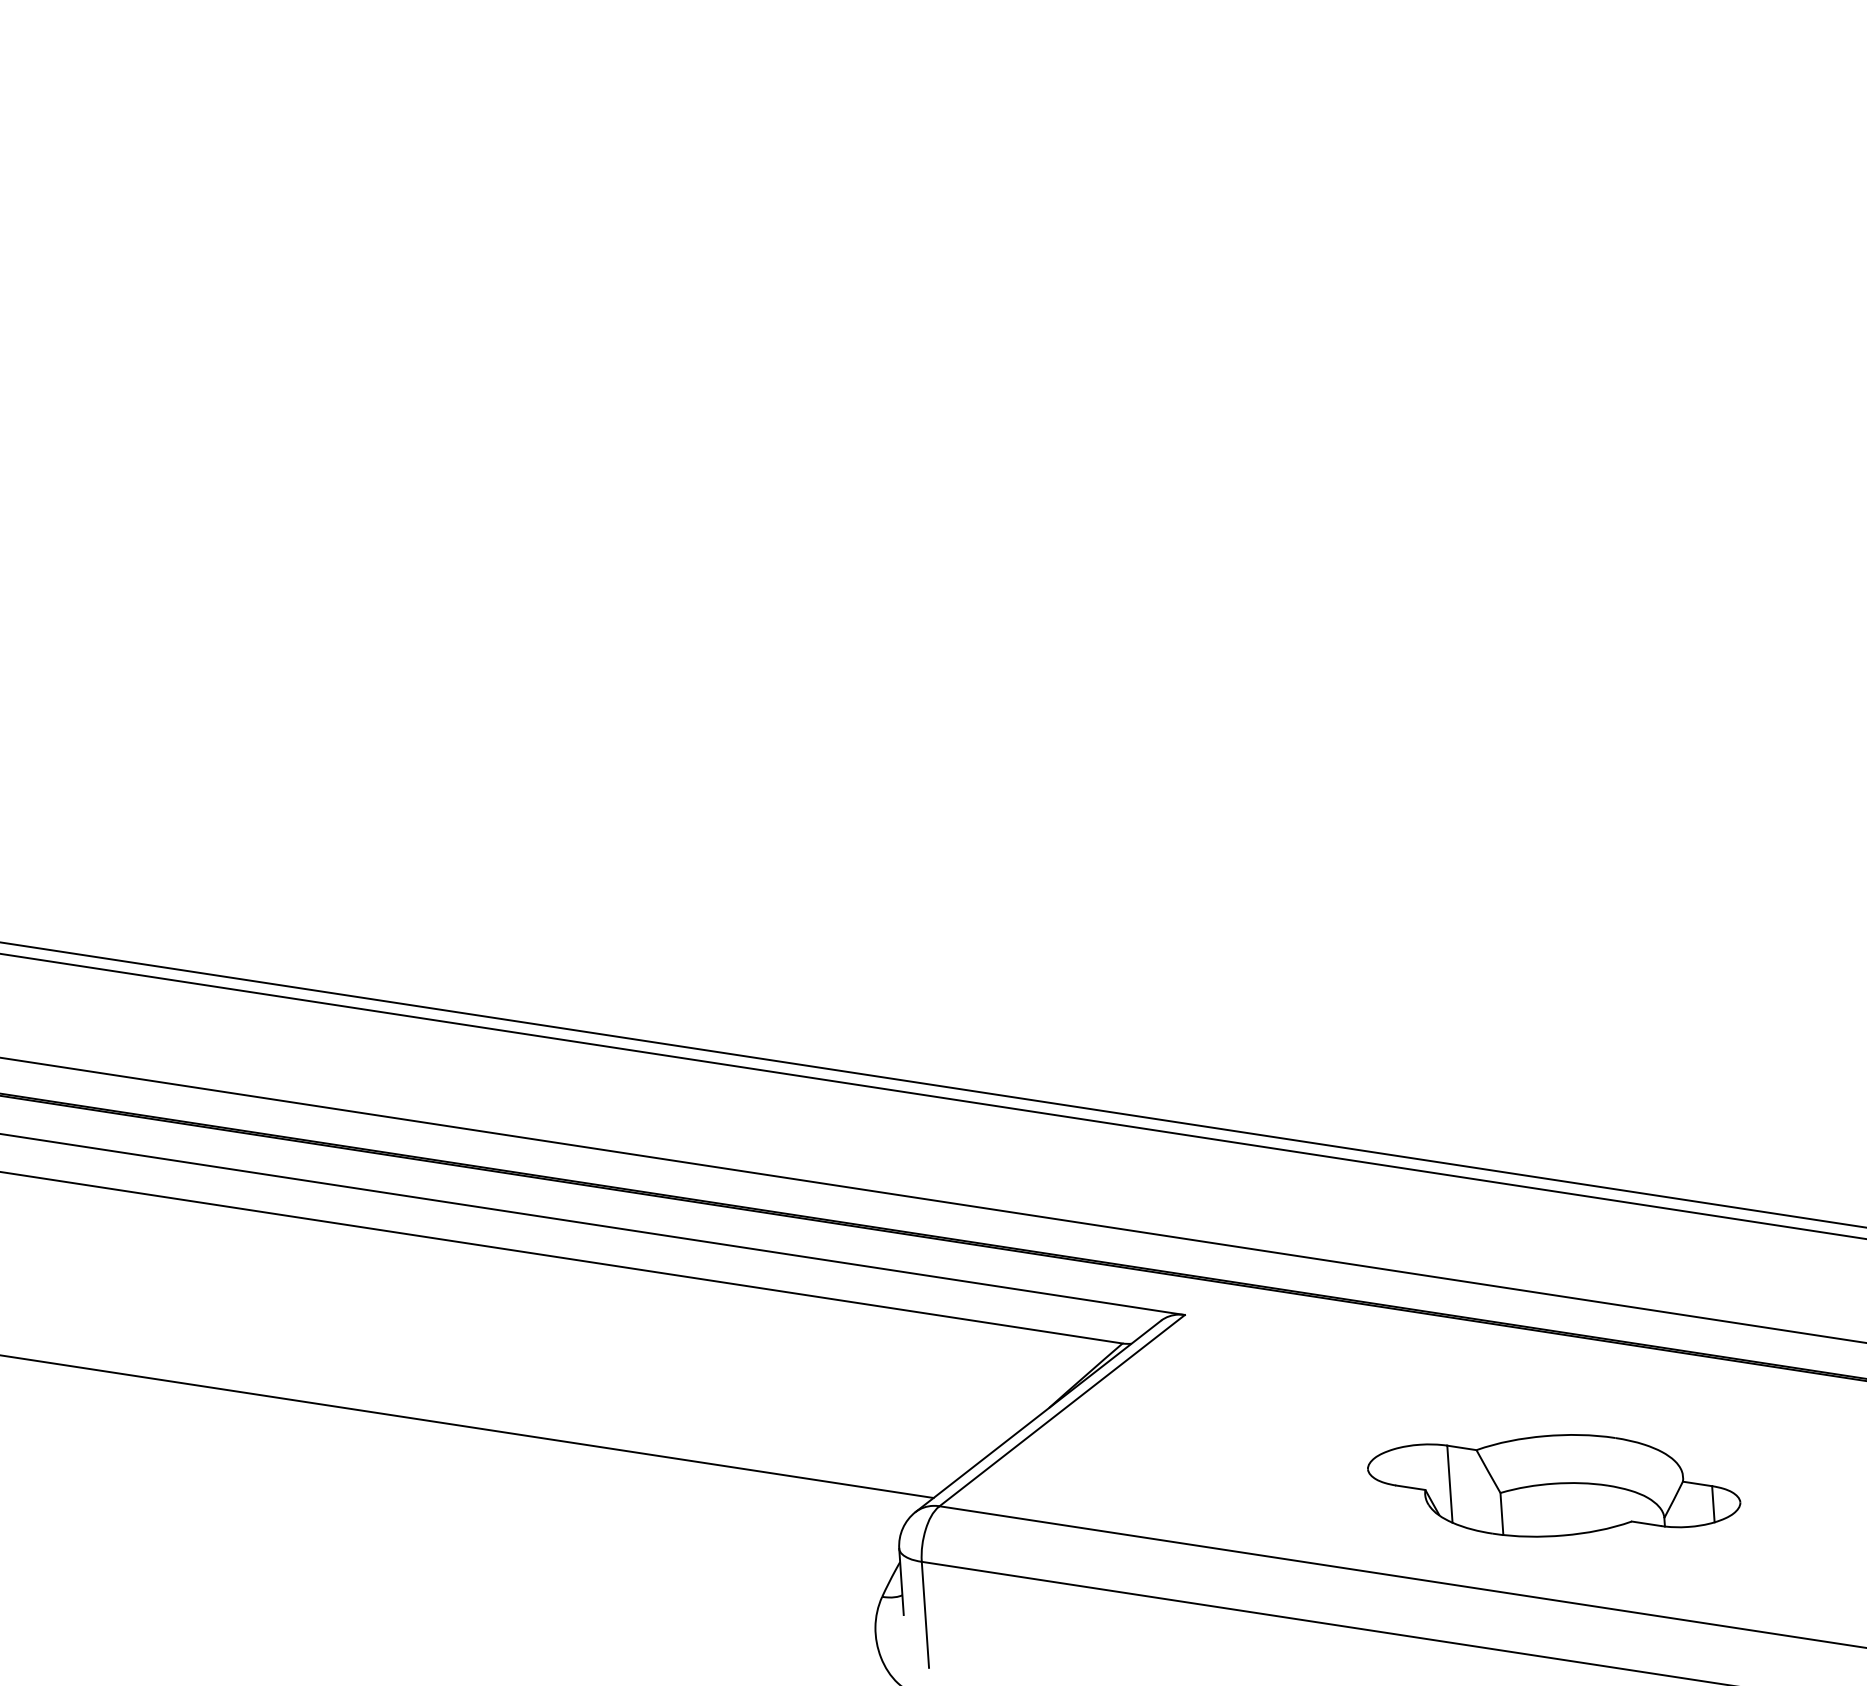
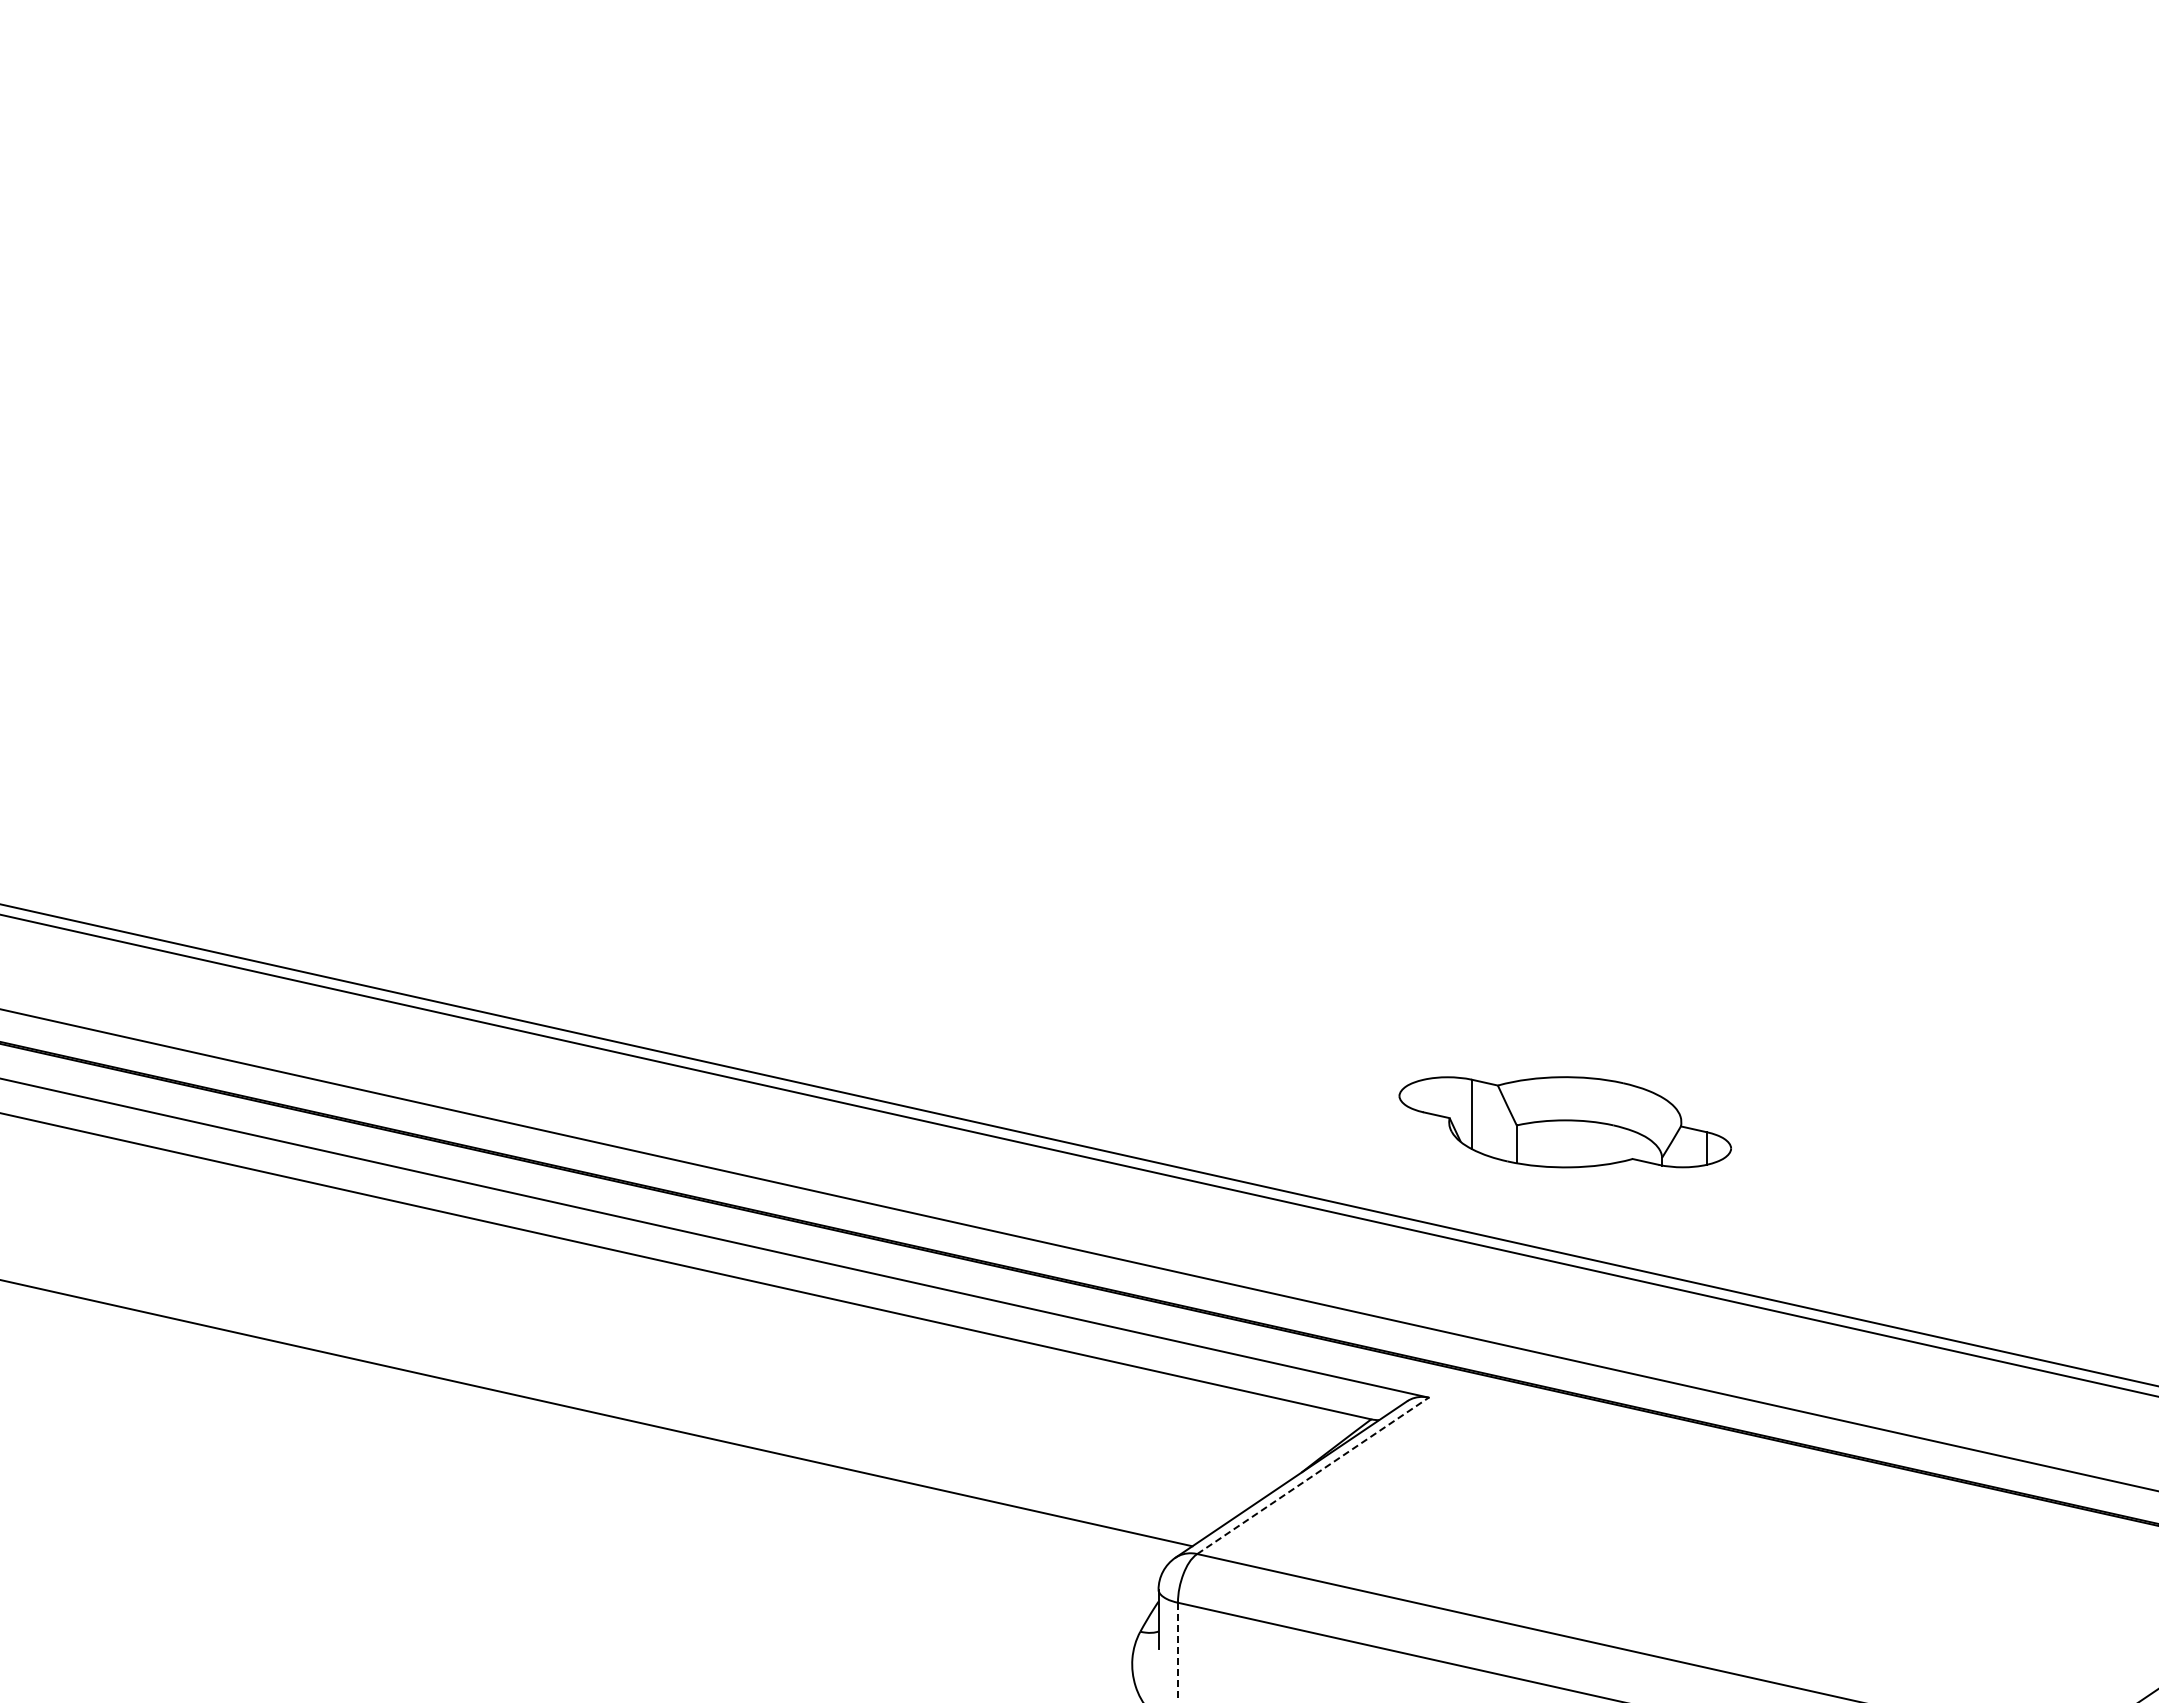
line: (1062, 1410) -> (1313, 1475), solid -> dashed
part: (1553, 1486) -> (1564, 1122), moved
line: (924, 1614) -> (1177, 1650), solid -> dashed

